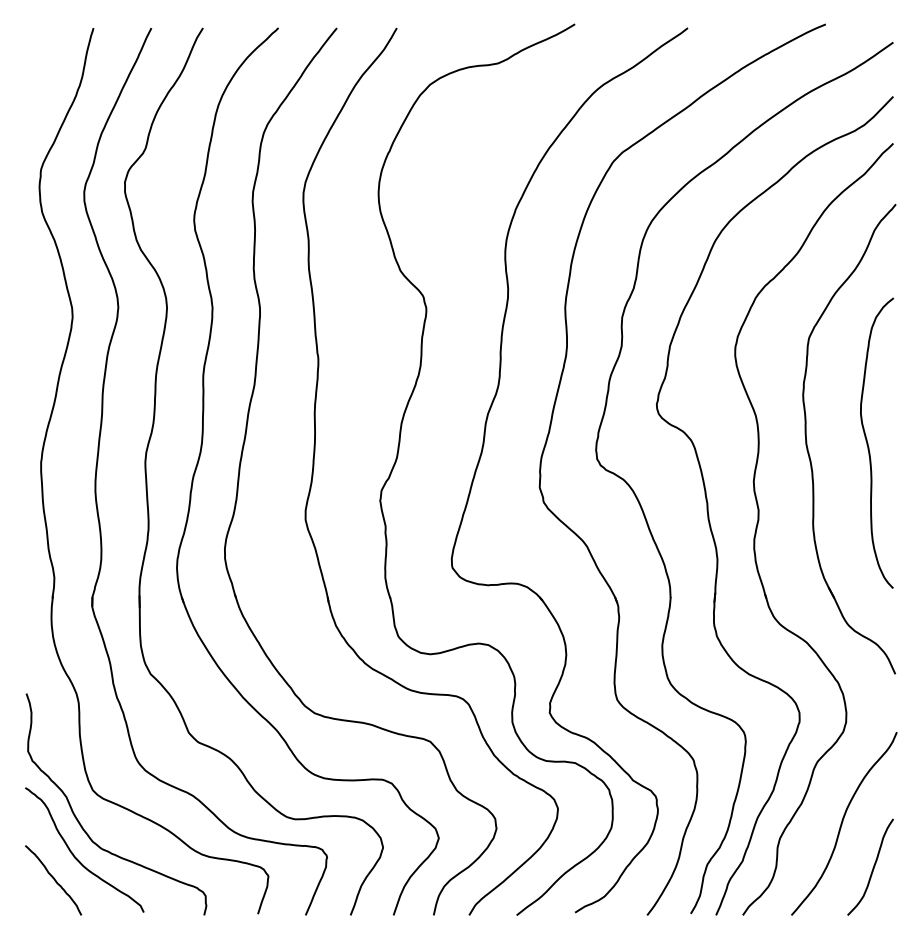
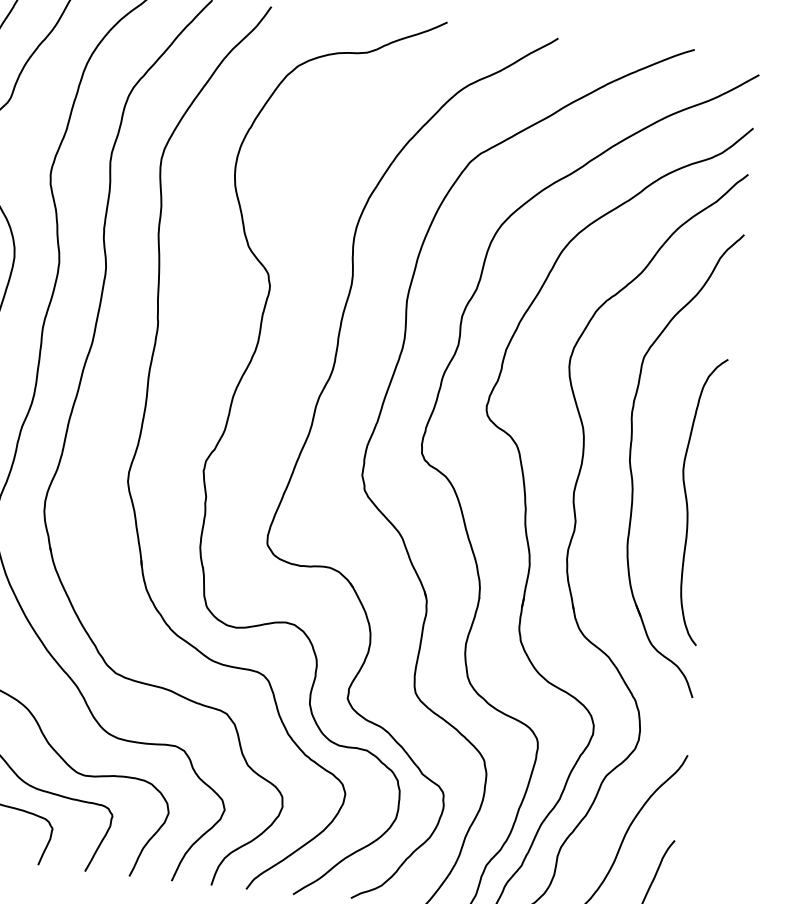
curve: (868, 442) -> (687, 499), moved

